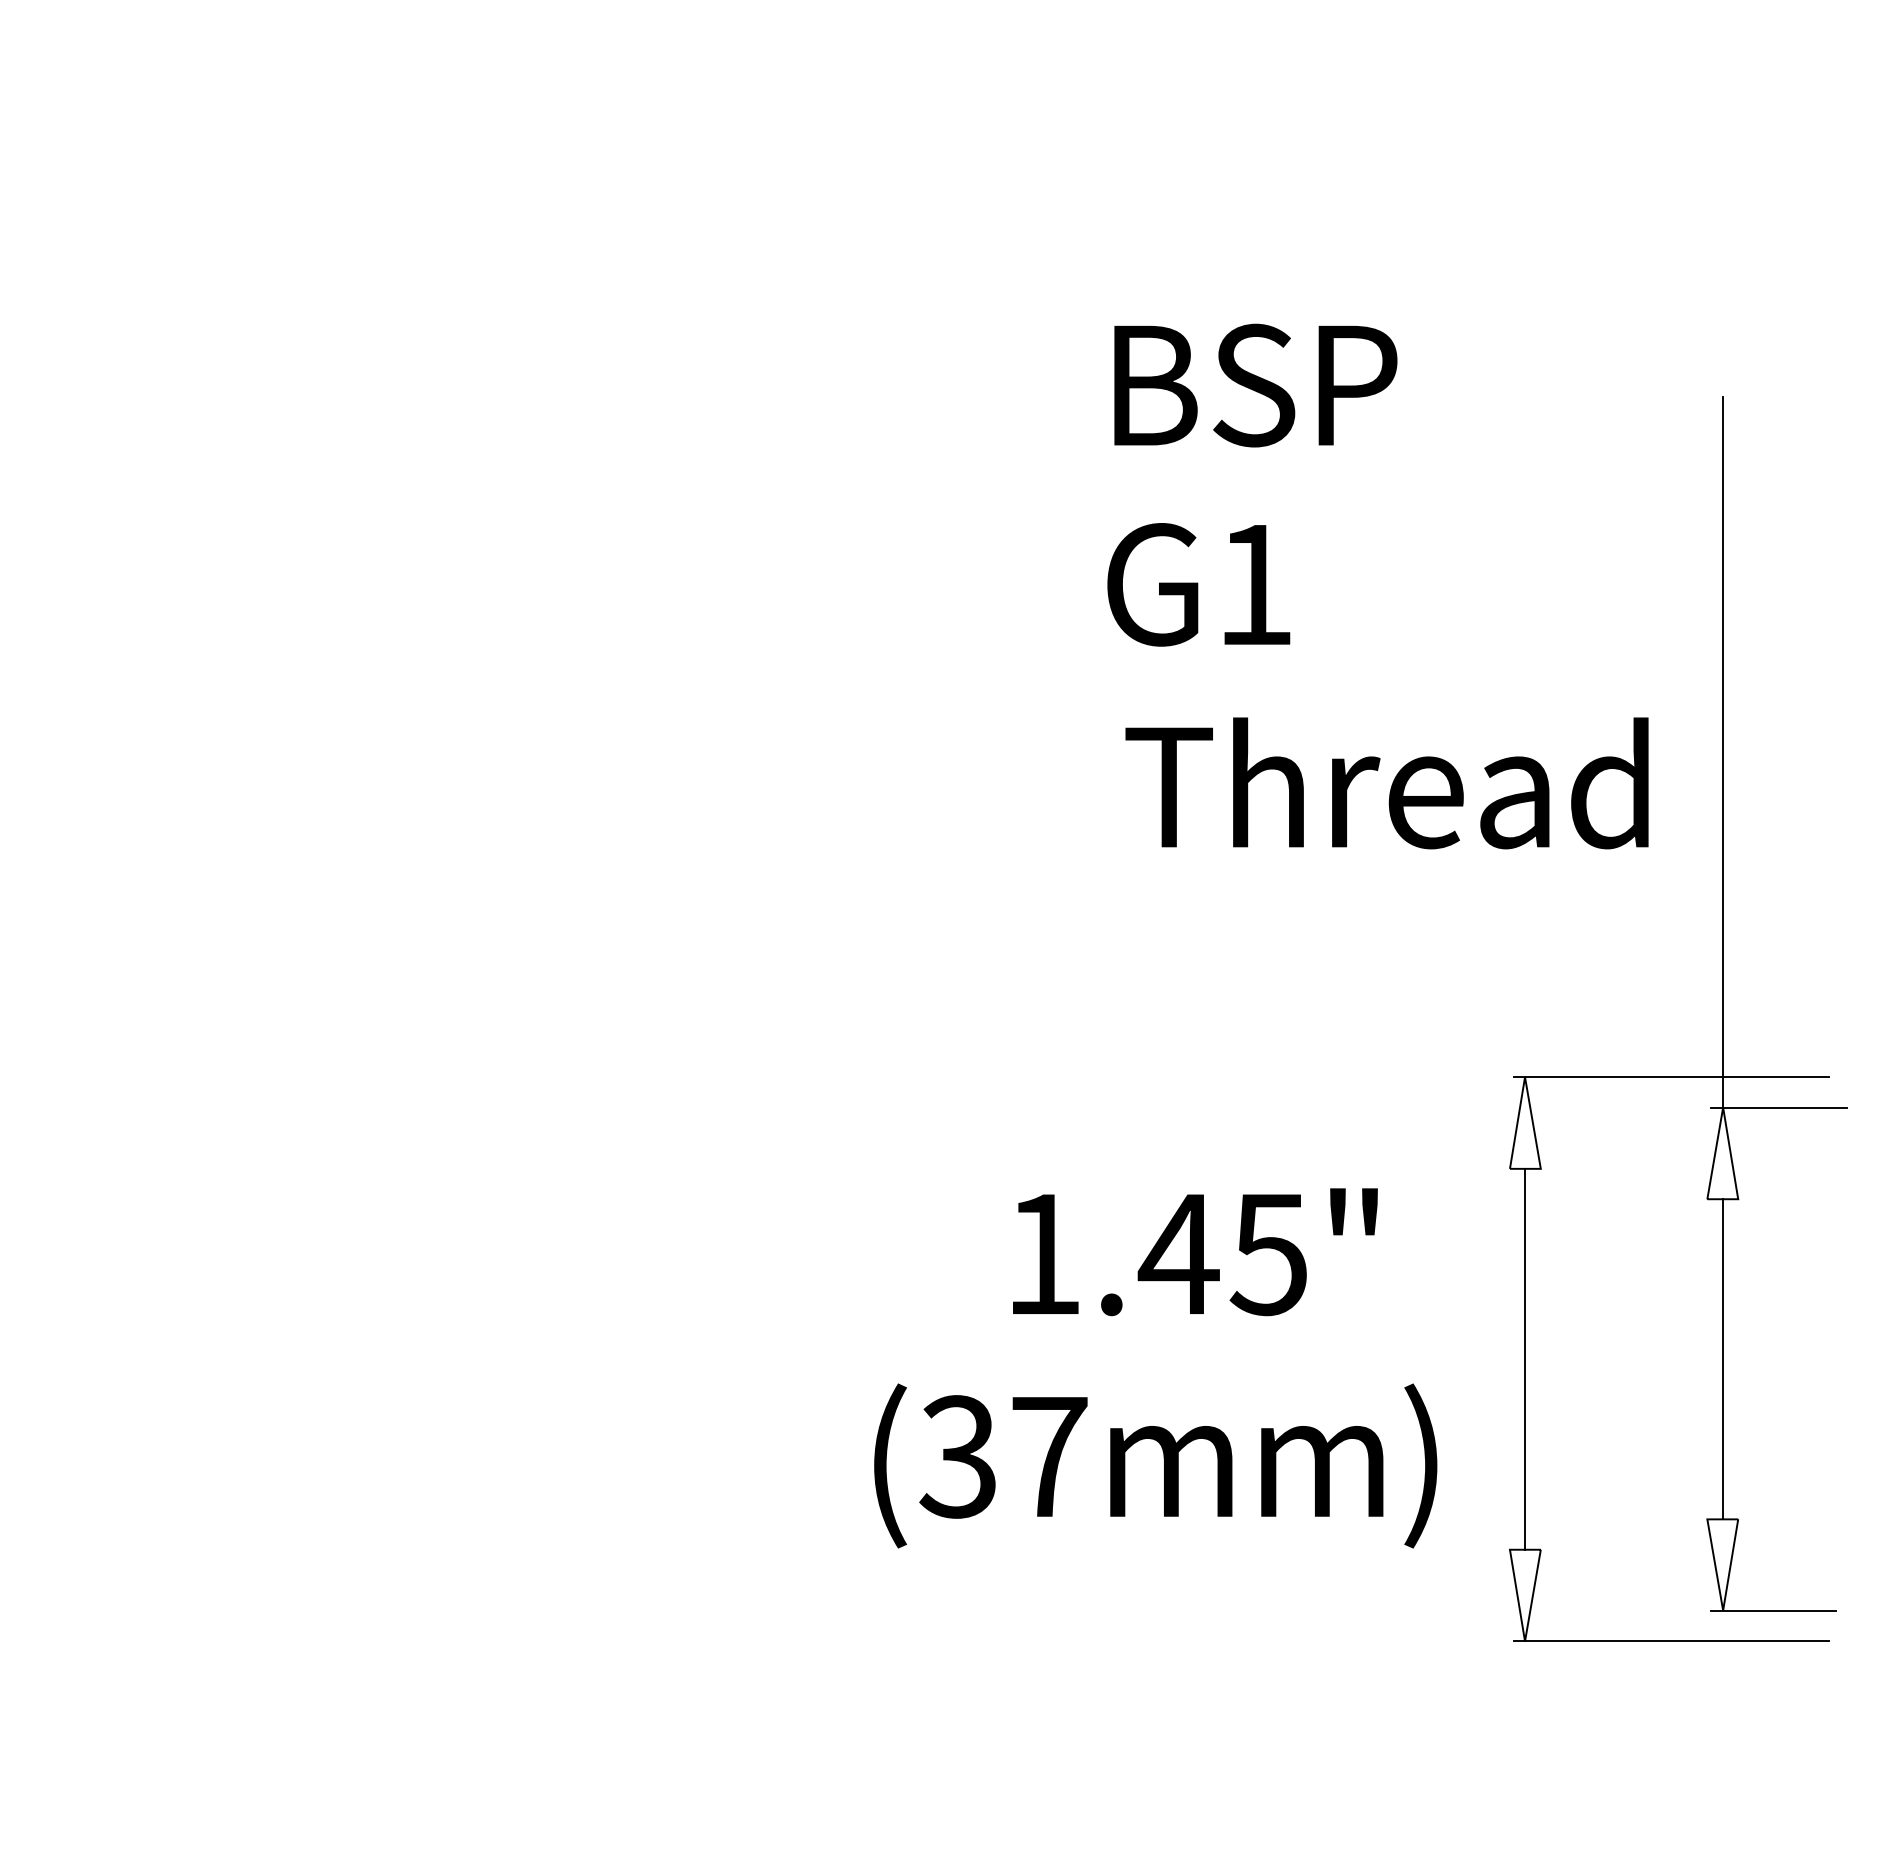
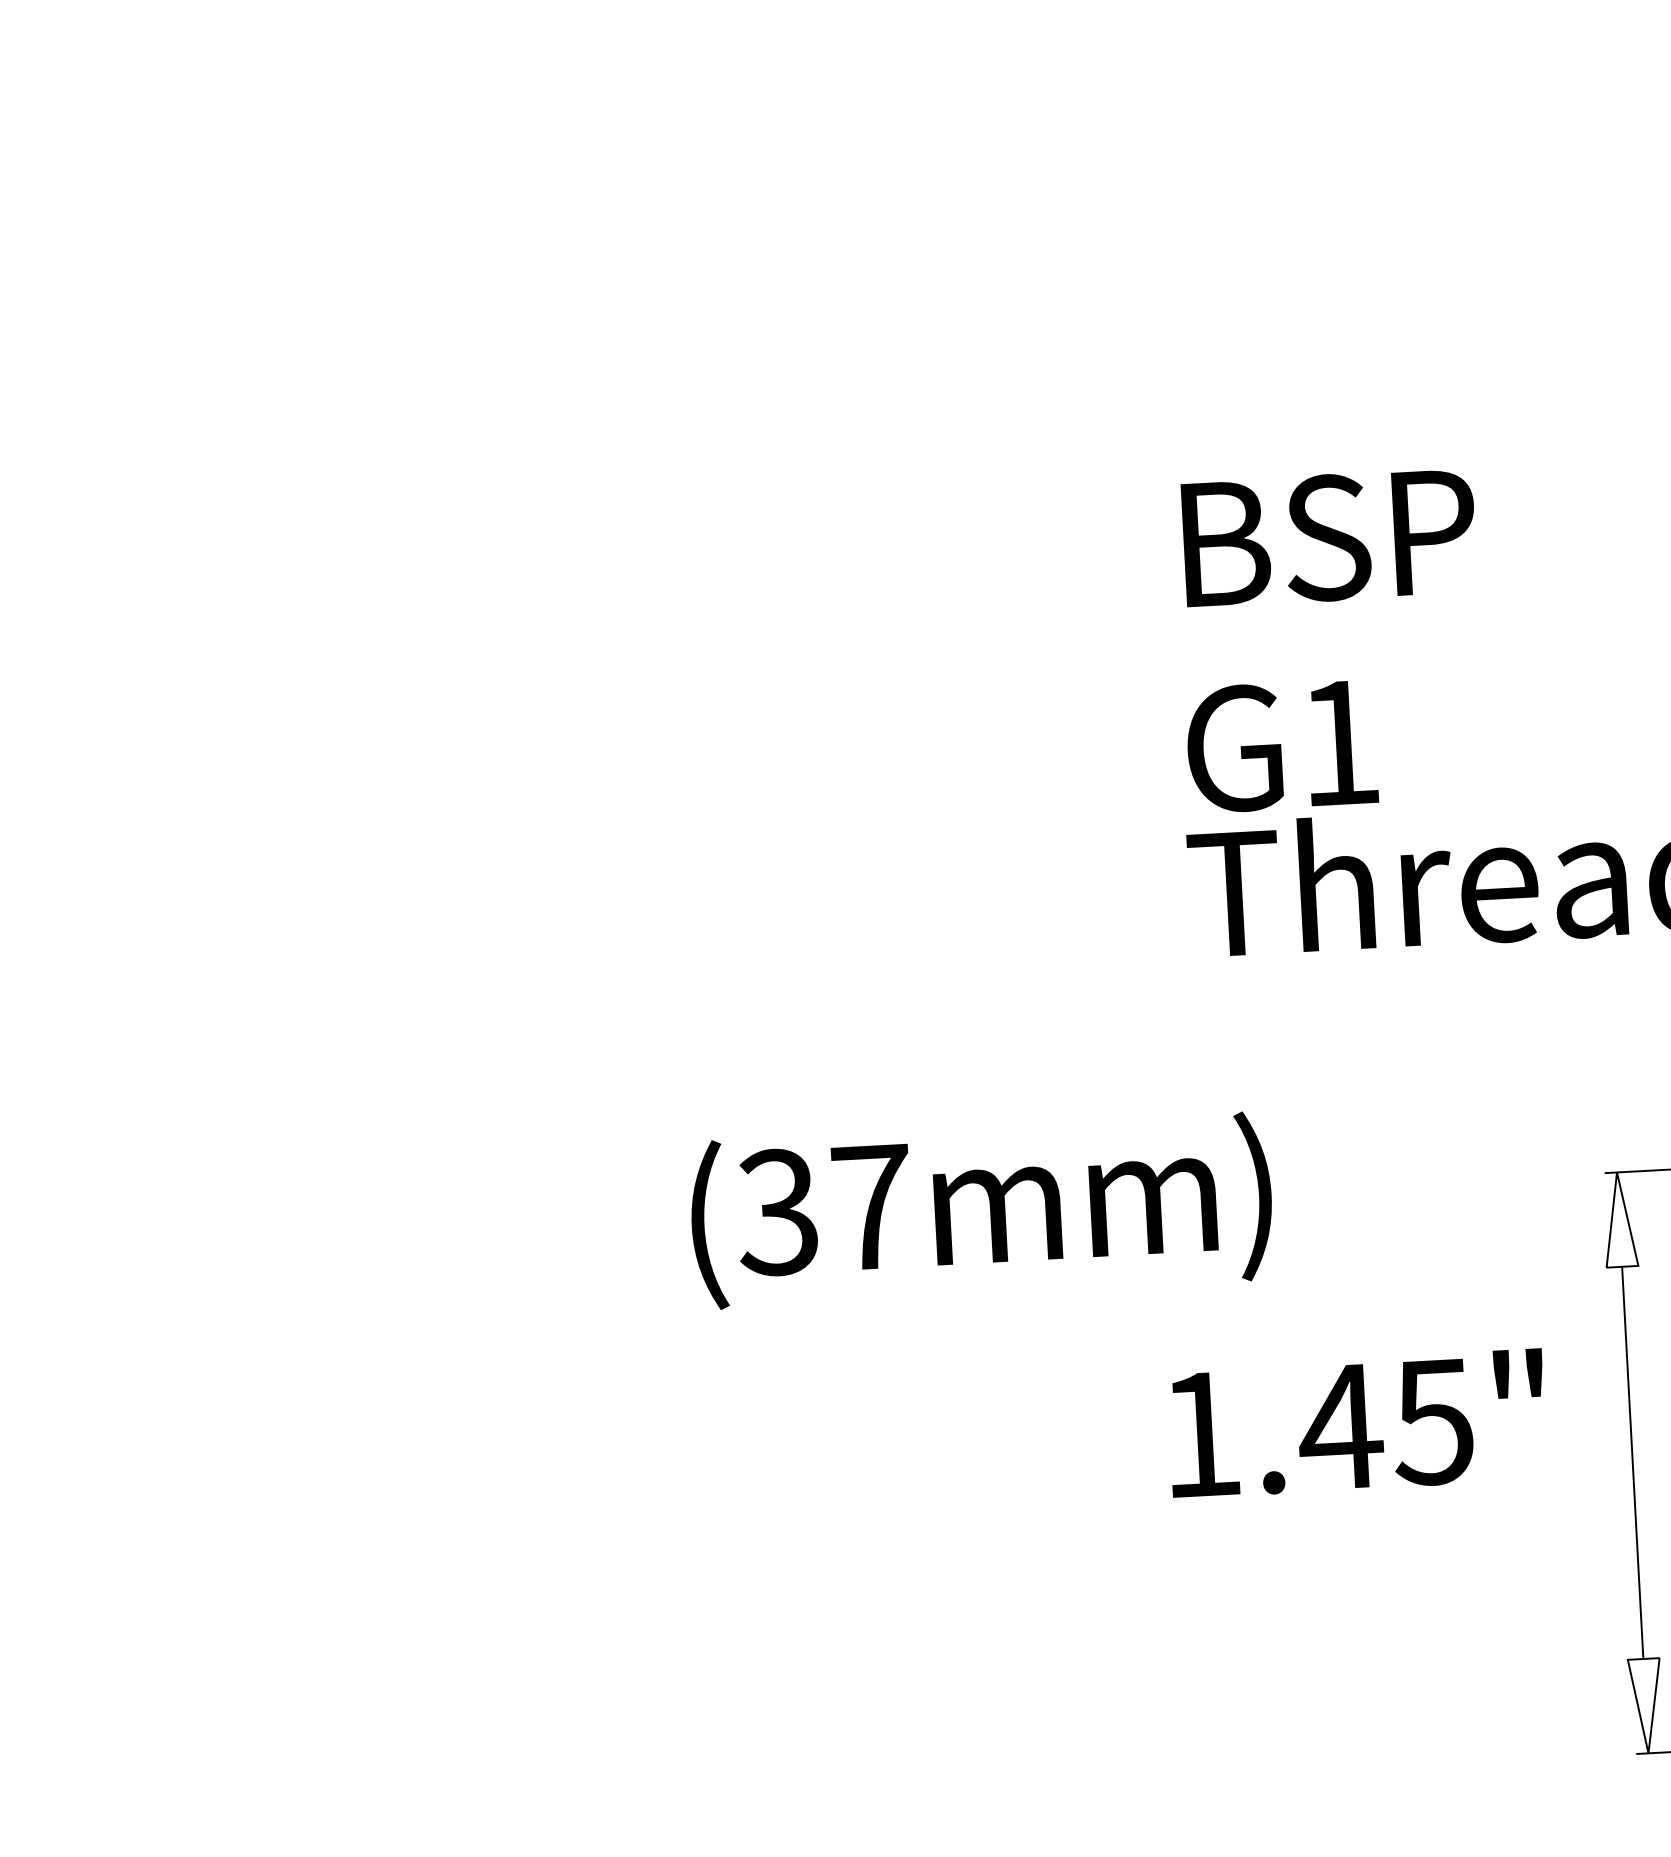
text: (1252, 484) -> (1331, 639), moved
text: (1195, 1252) -> (1357, 1424), moved
text: (1155, 1465) -> (981, 1210), moved

